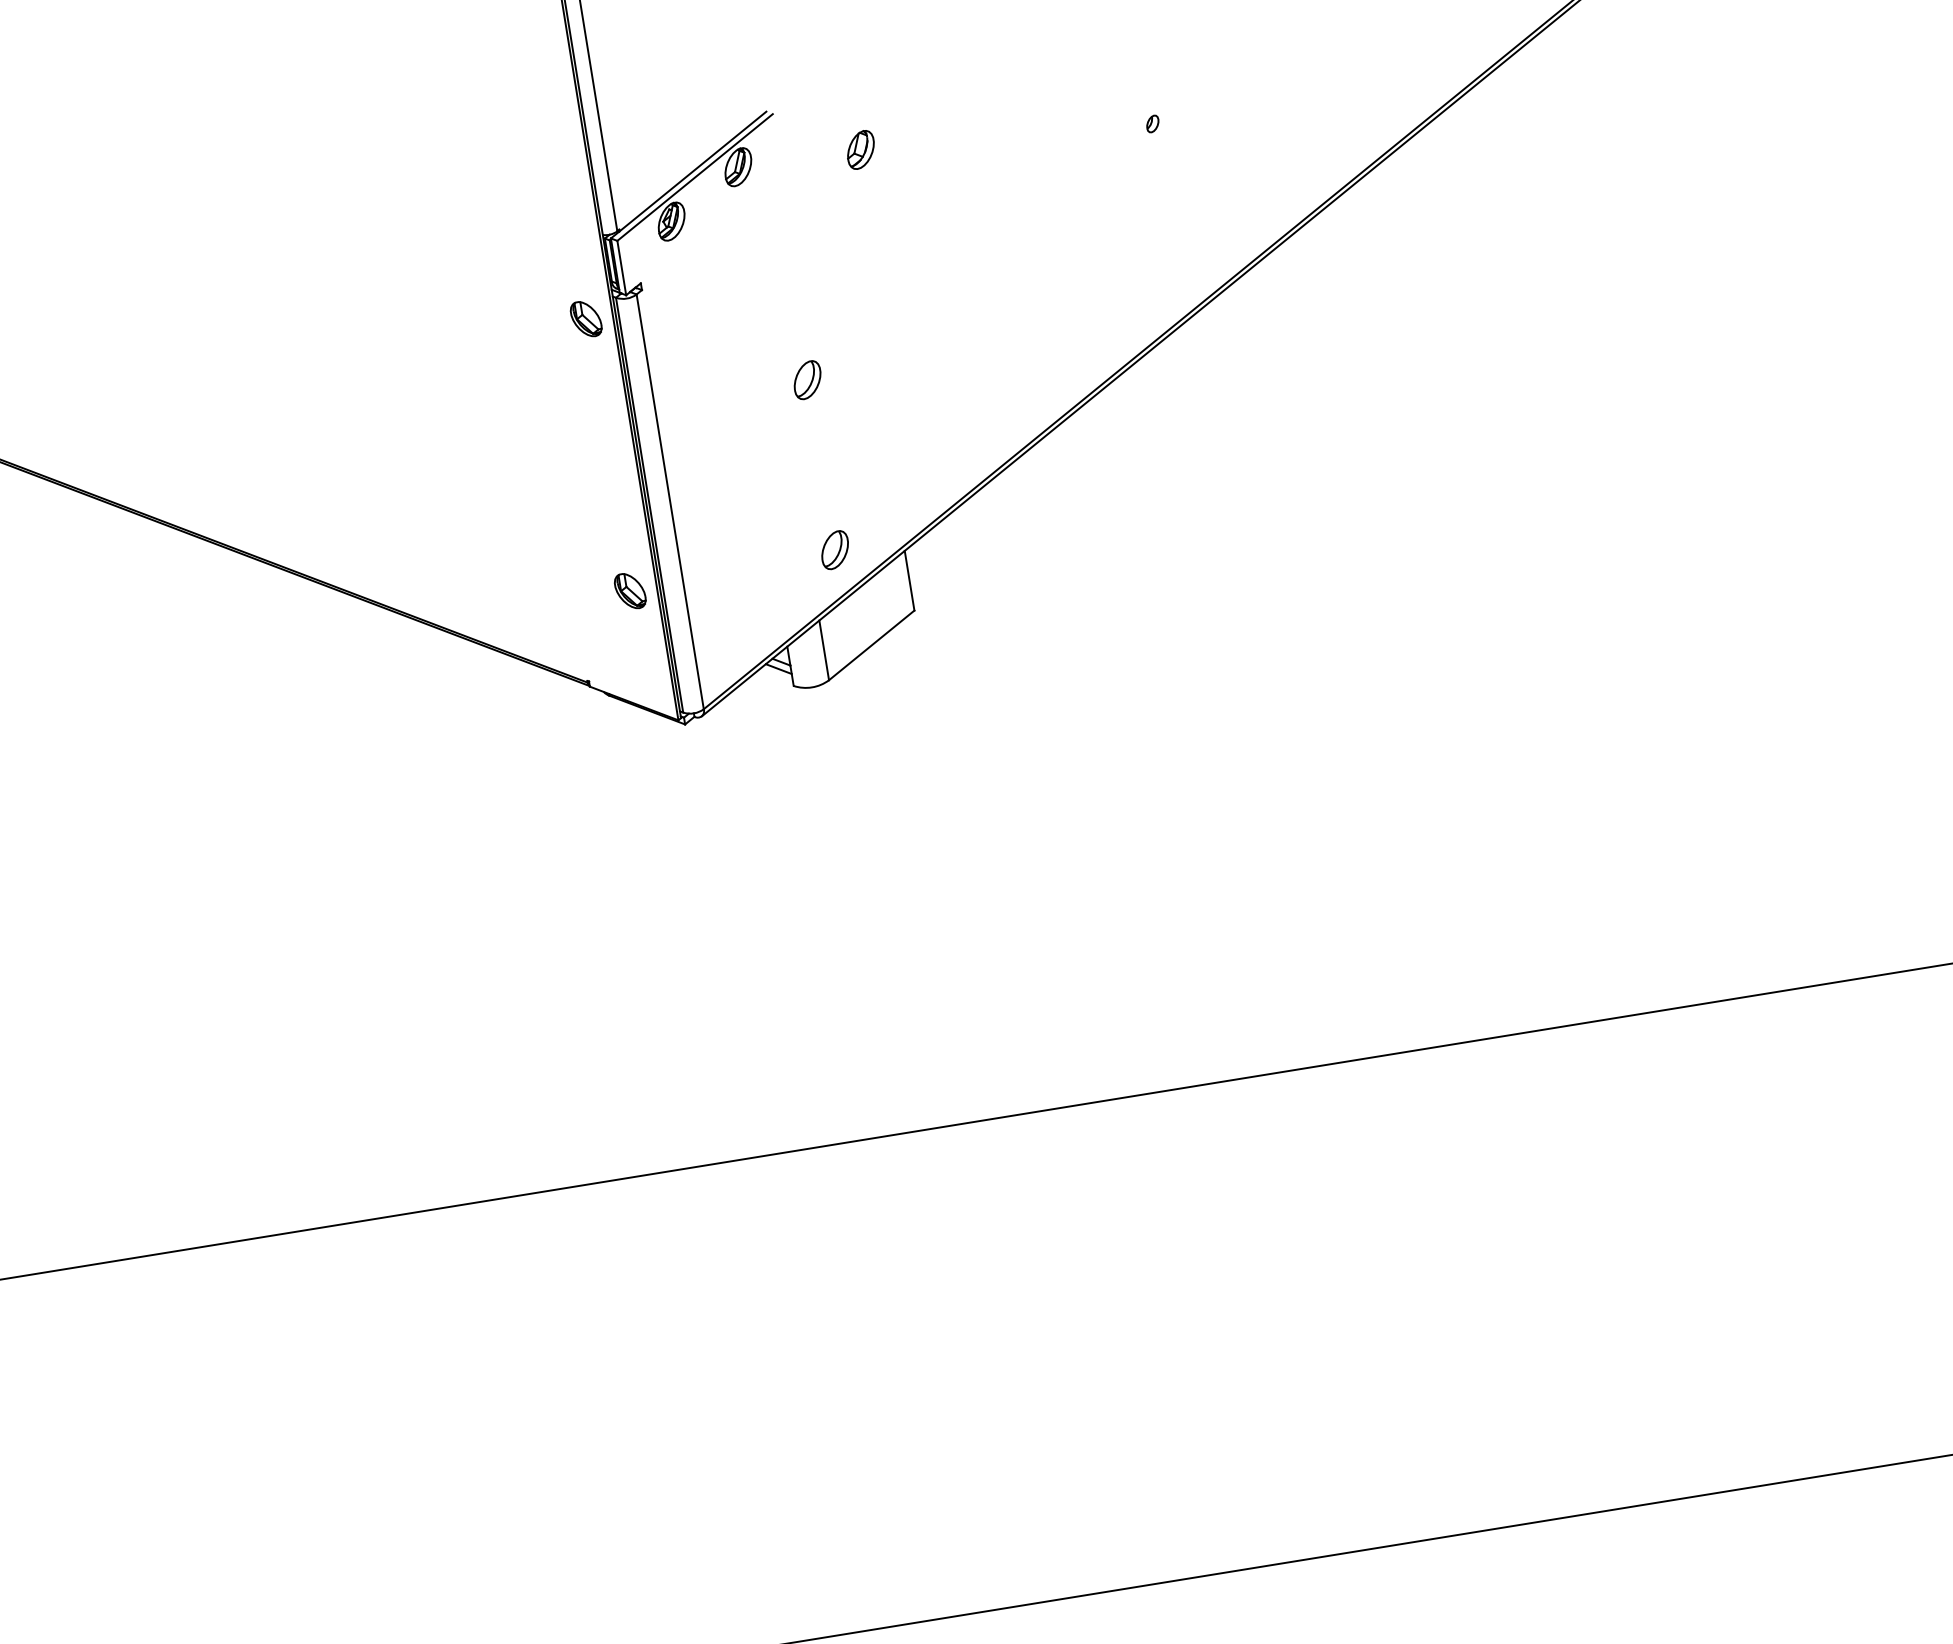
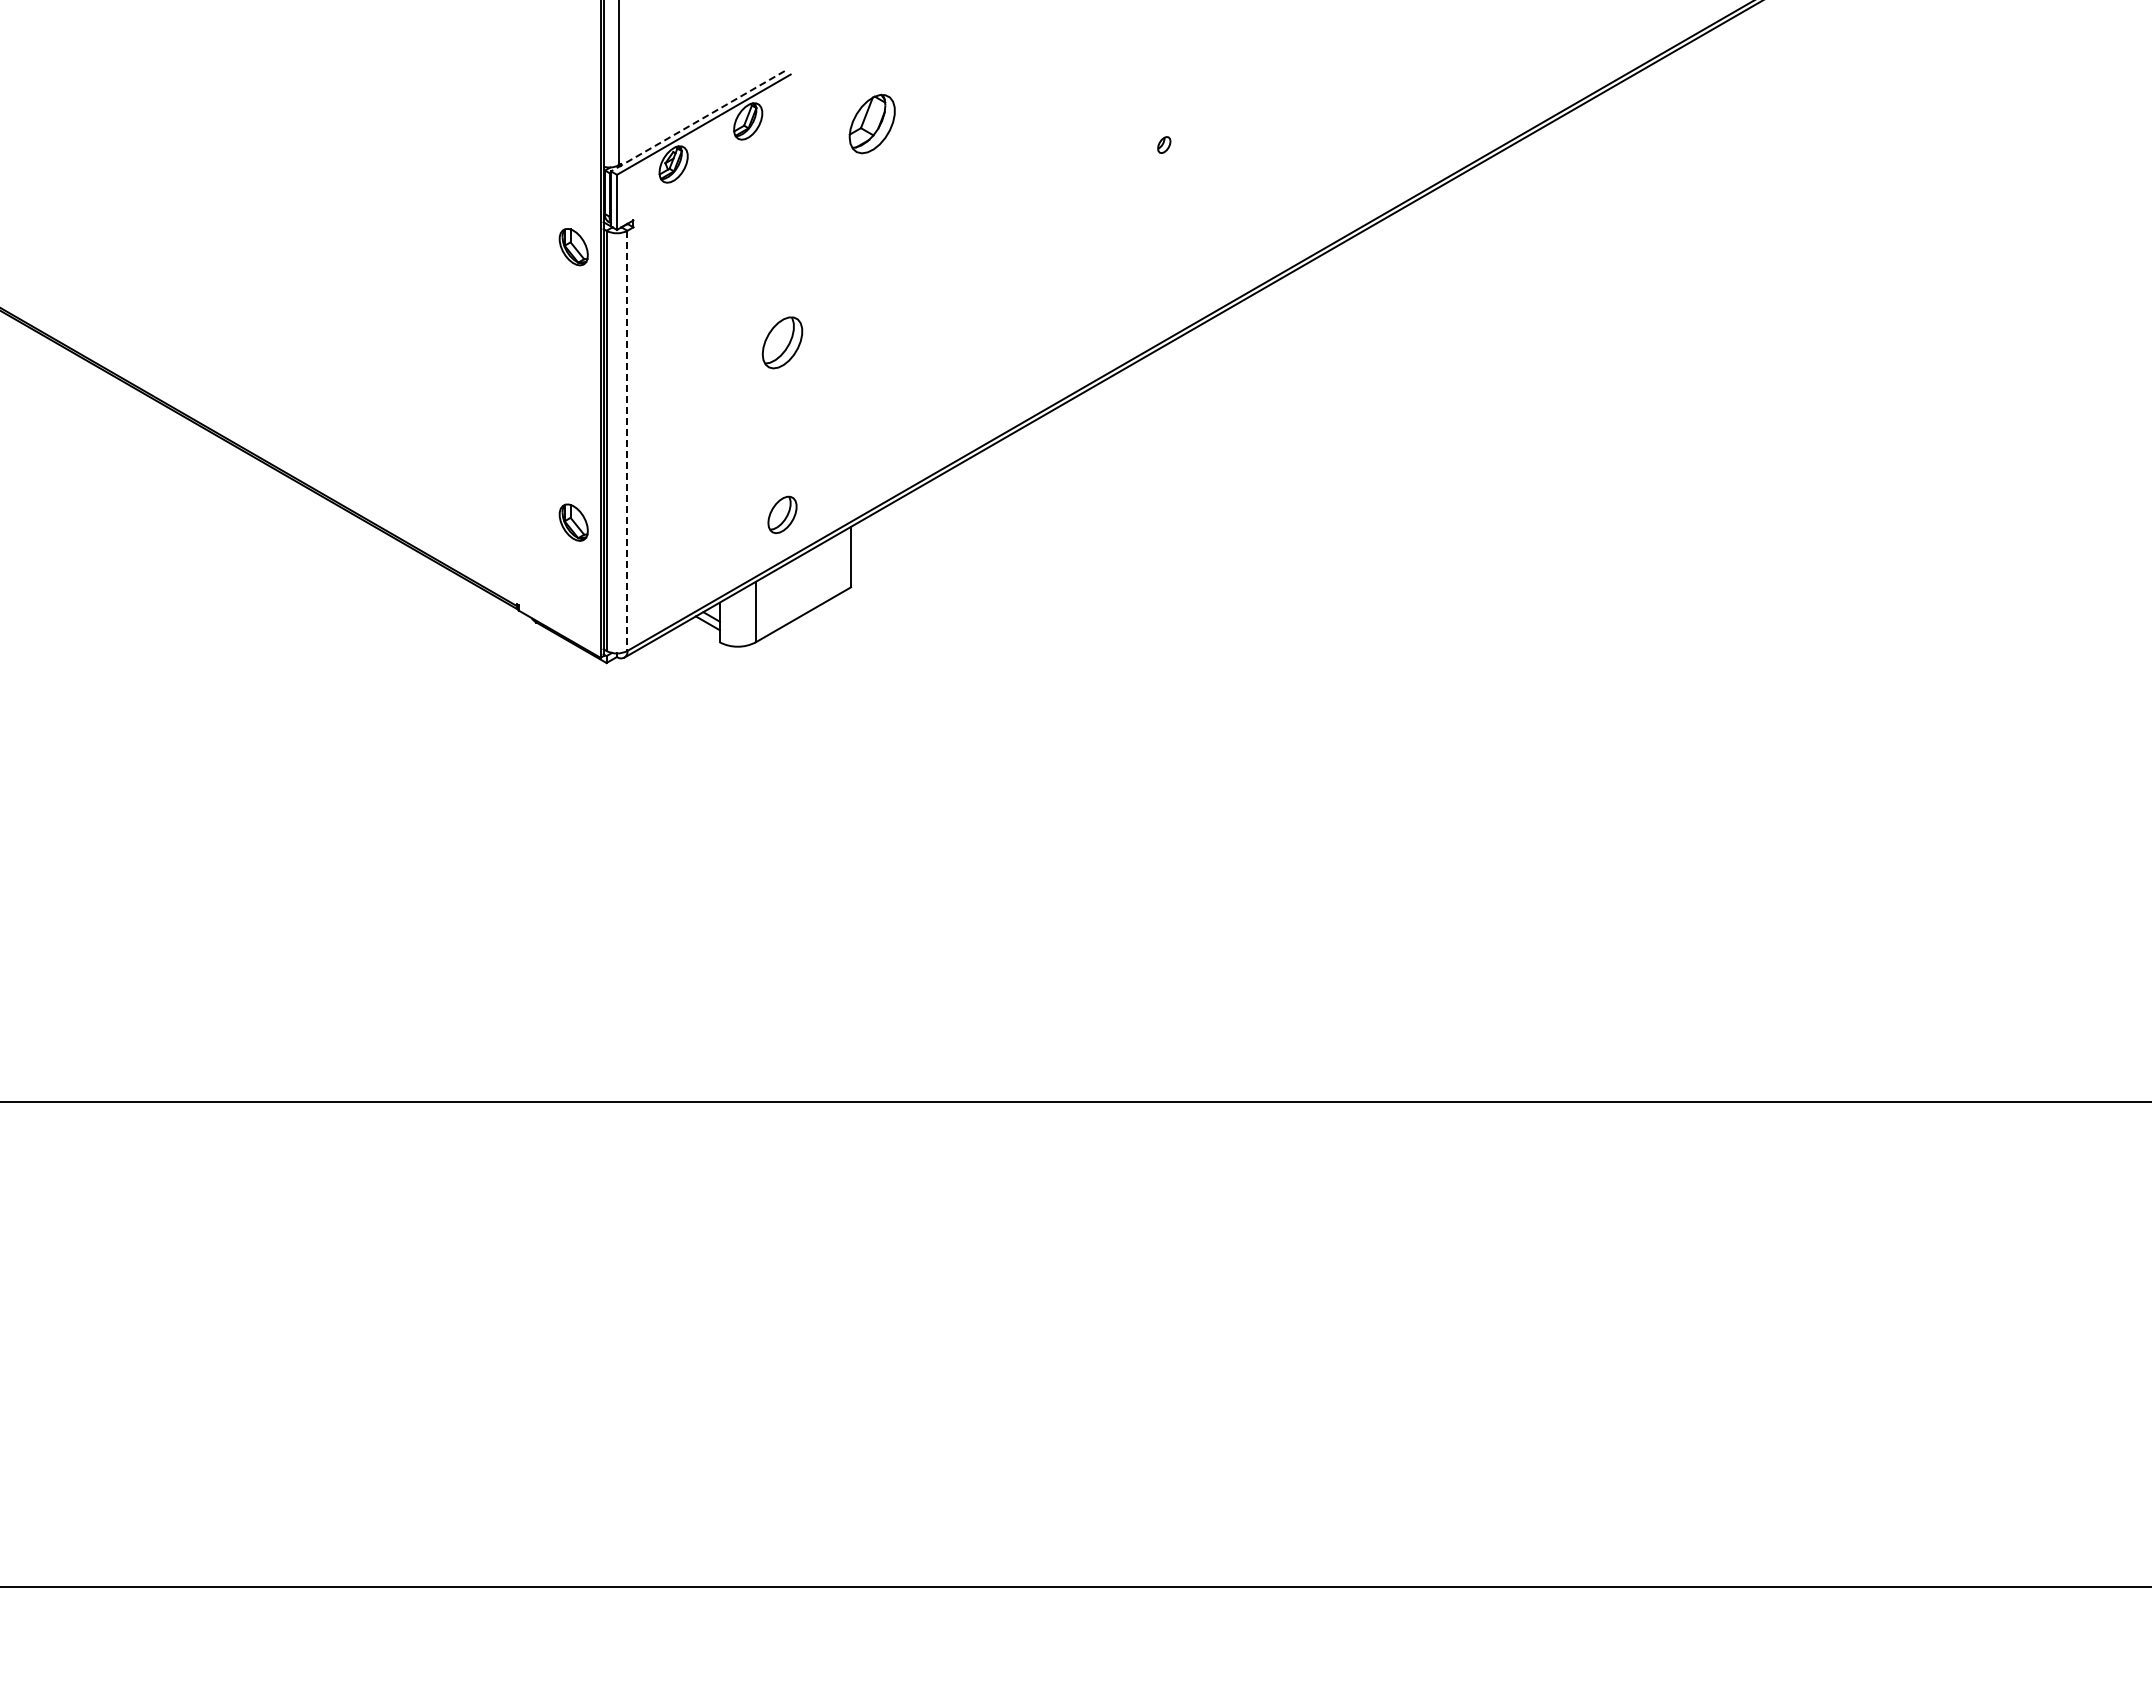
part: (860, 149) -> (871, 123), size x1.6
line: (688, 175) -> (697, 121), solid -> dashed
part: (807, 379) -> (782, 342), size x1.4
line: (670, 502) -> (627, 441), solid -> dashed

